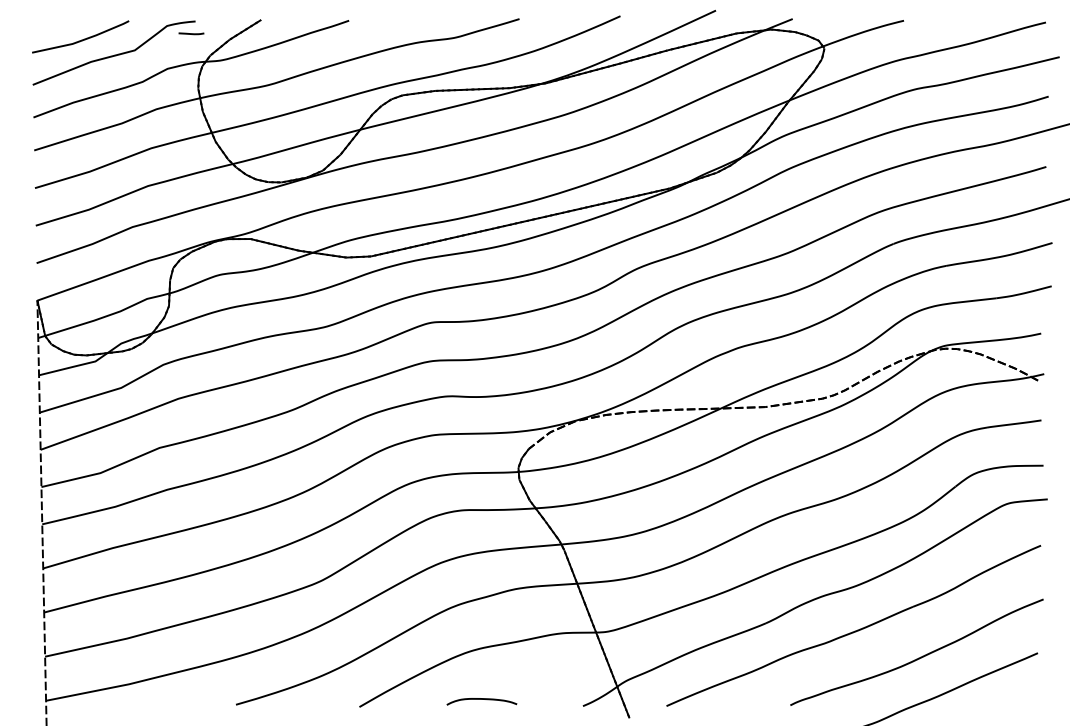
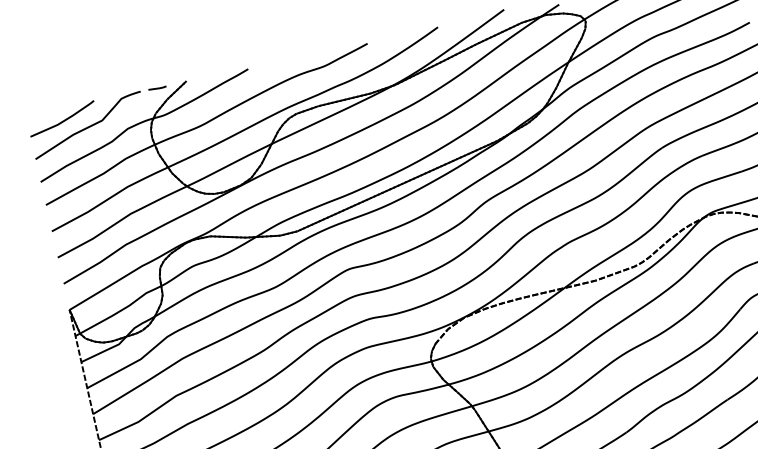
line: (191, 33) -> (157, 88), moved

